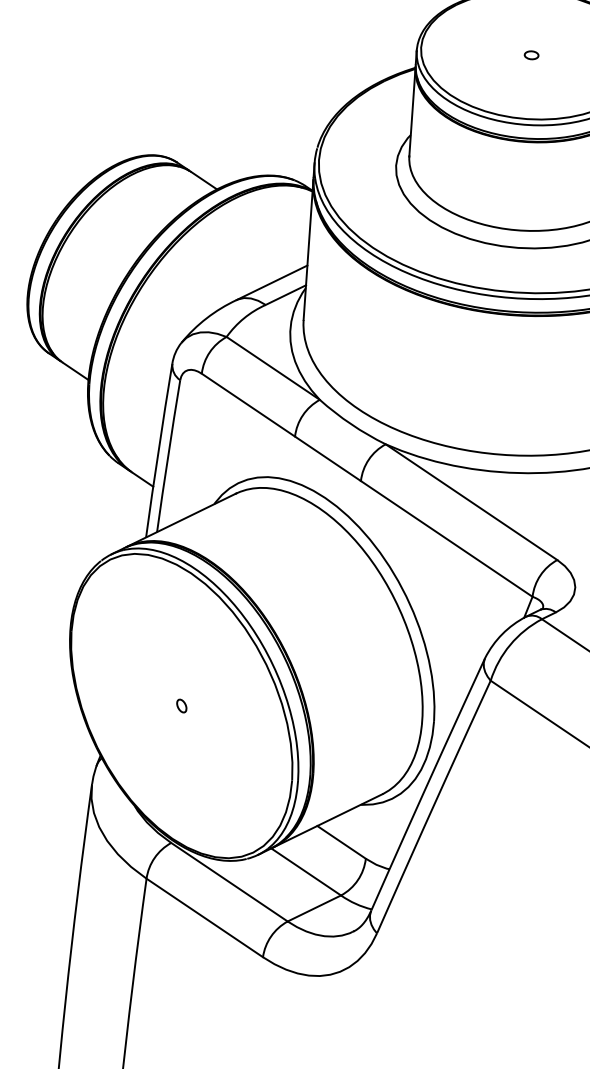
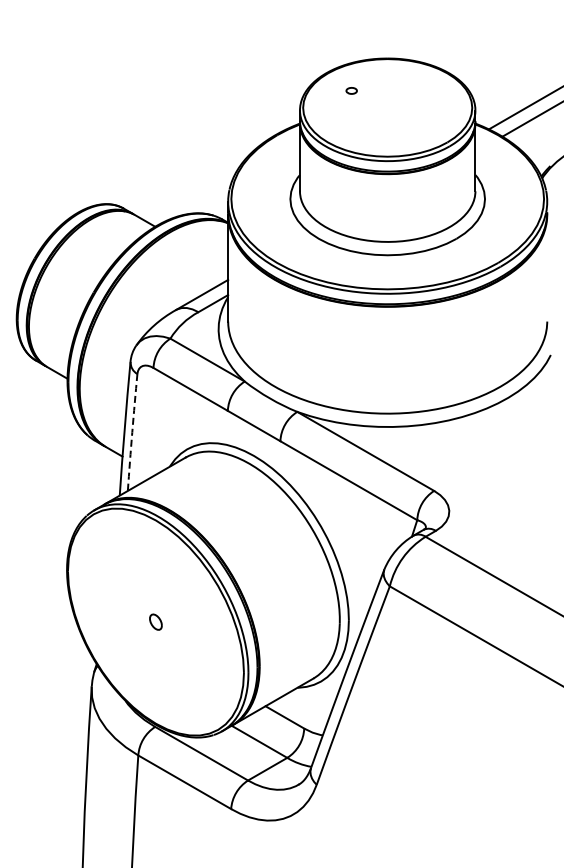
part: (531, 54) -> (351, 90), moved
arc: (168, 456) -> (132, 432), solid -> dashed
part: (181, 705) -> (155, 621), size x1.6

